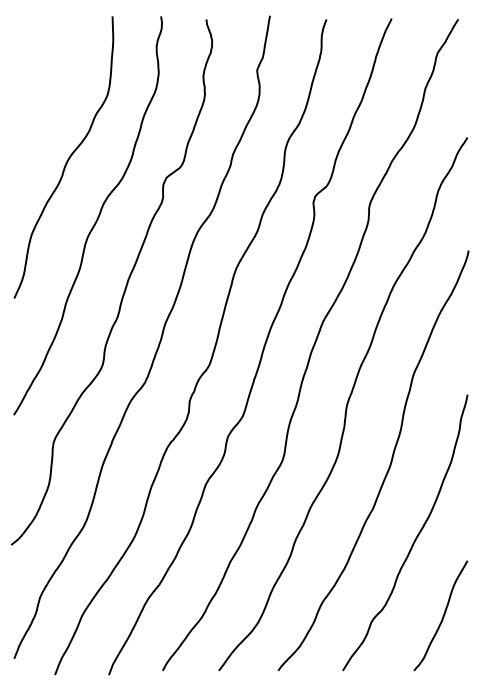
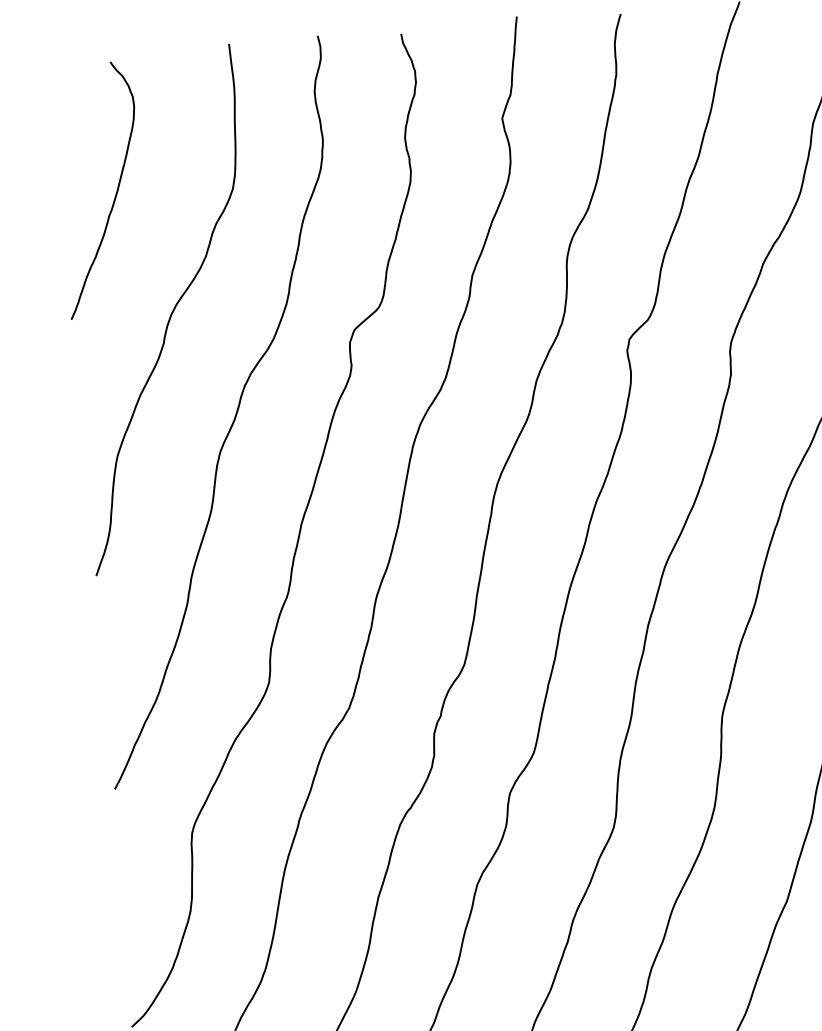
curve: (43, 90) -> (115, 190), added

